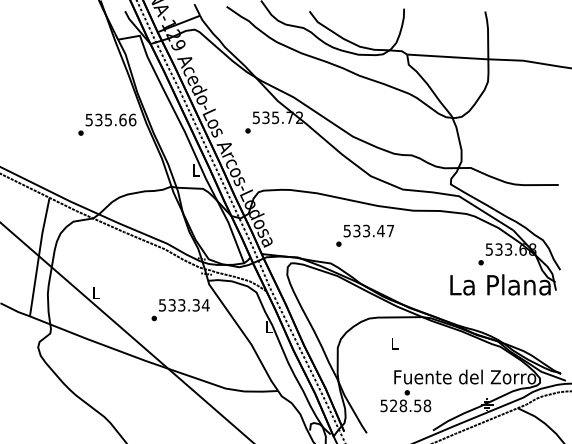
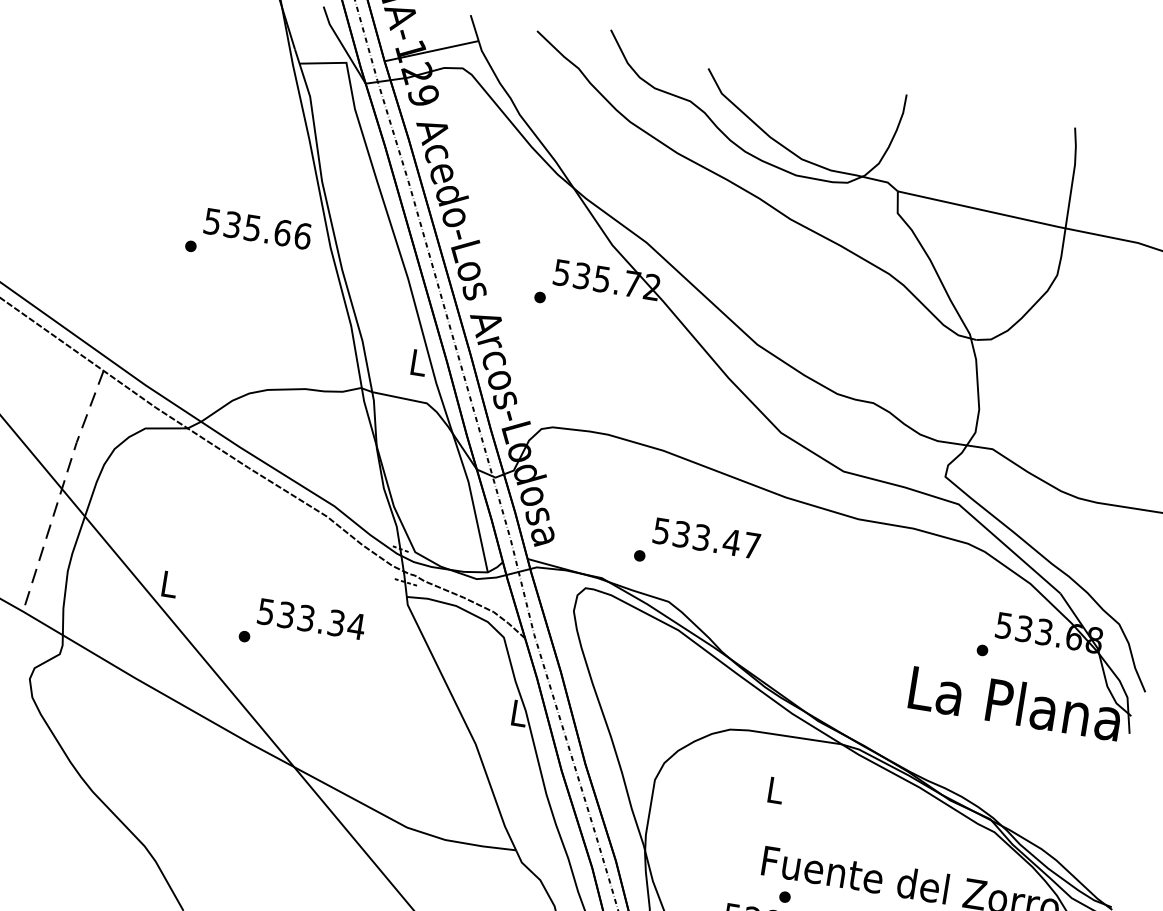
text: (365, 235) -> (698, 546), moved
line: (38, 256) -> (60, 489), solid -> dashed
text: (180, 310) -> (301, 628), moved

